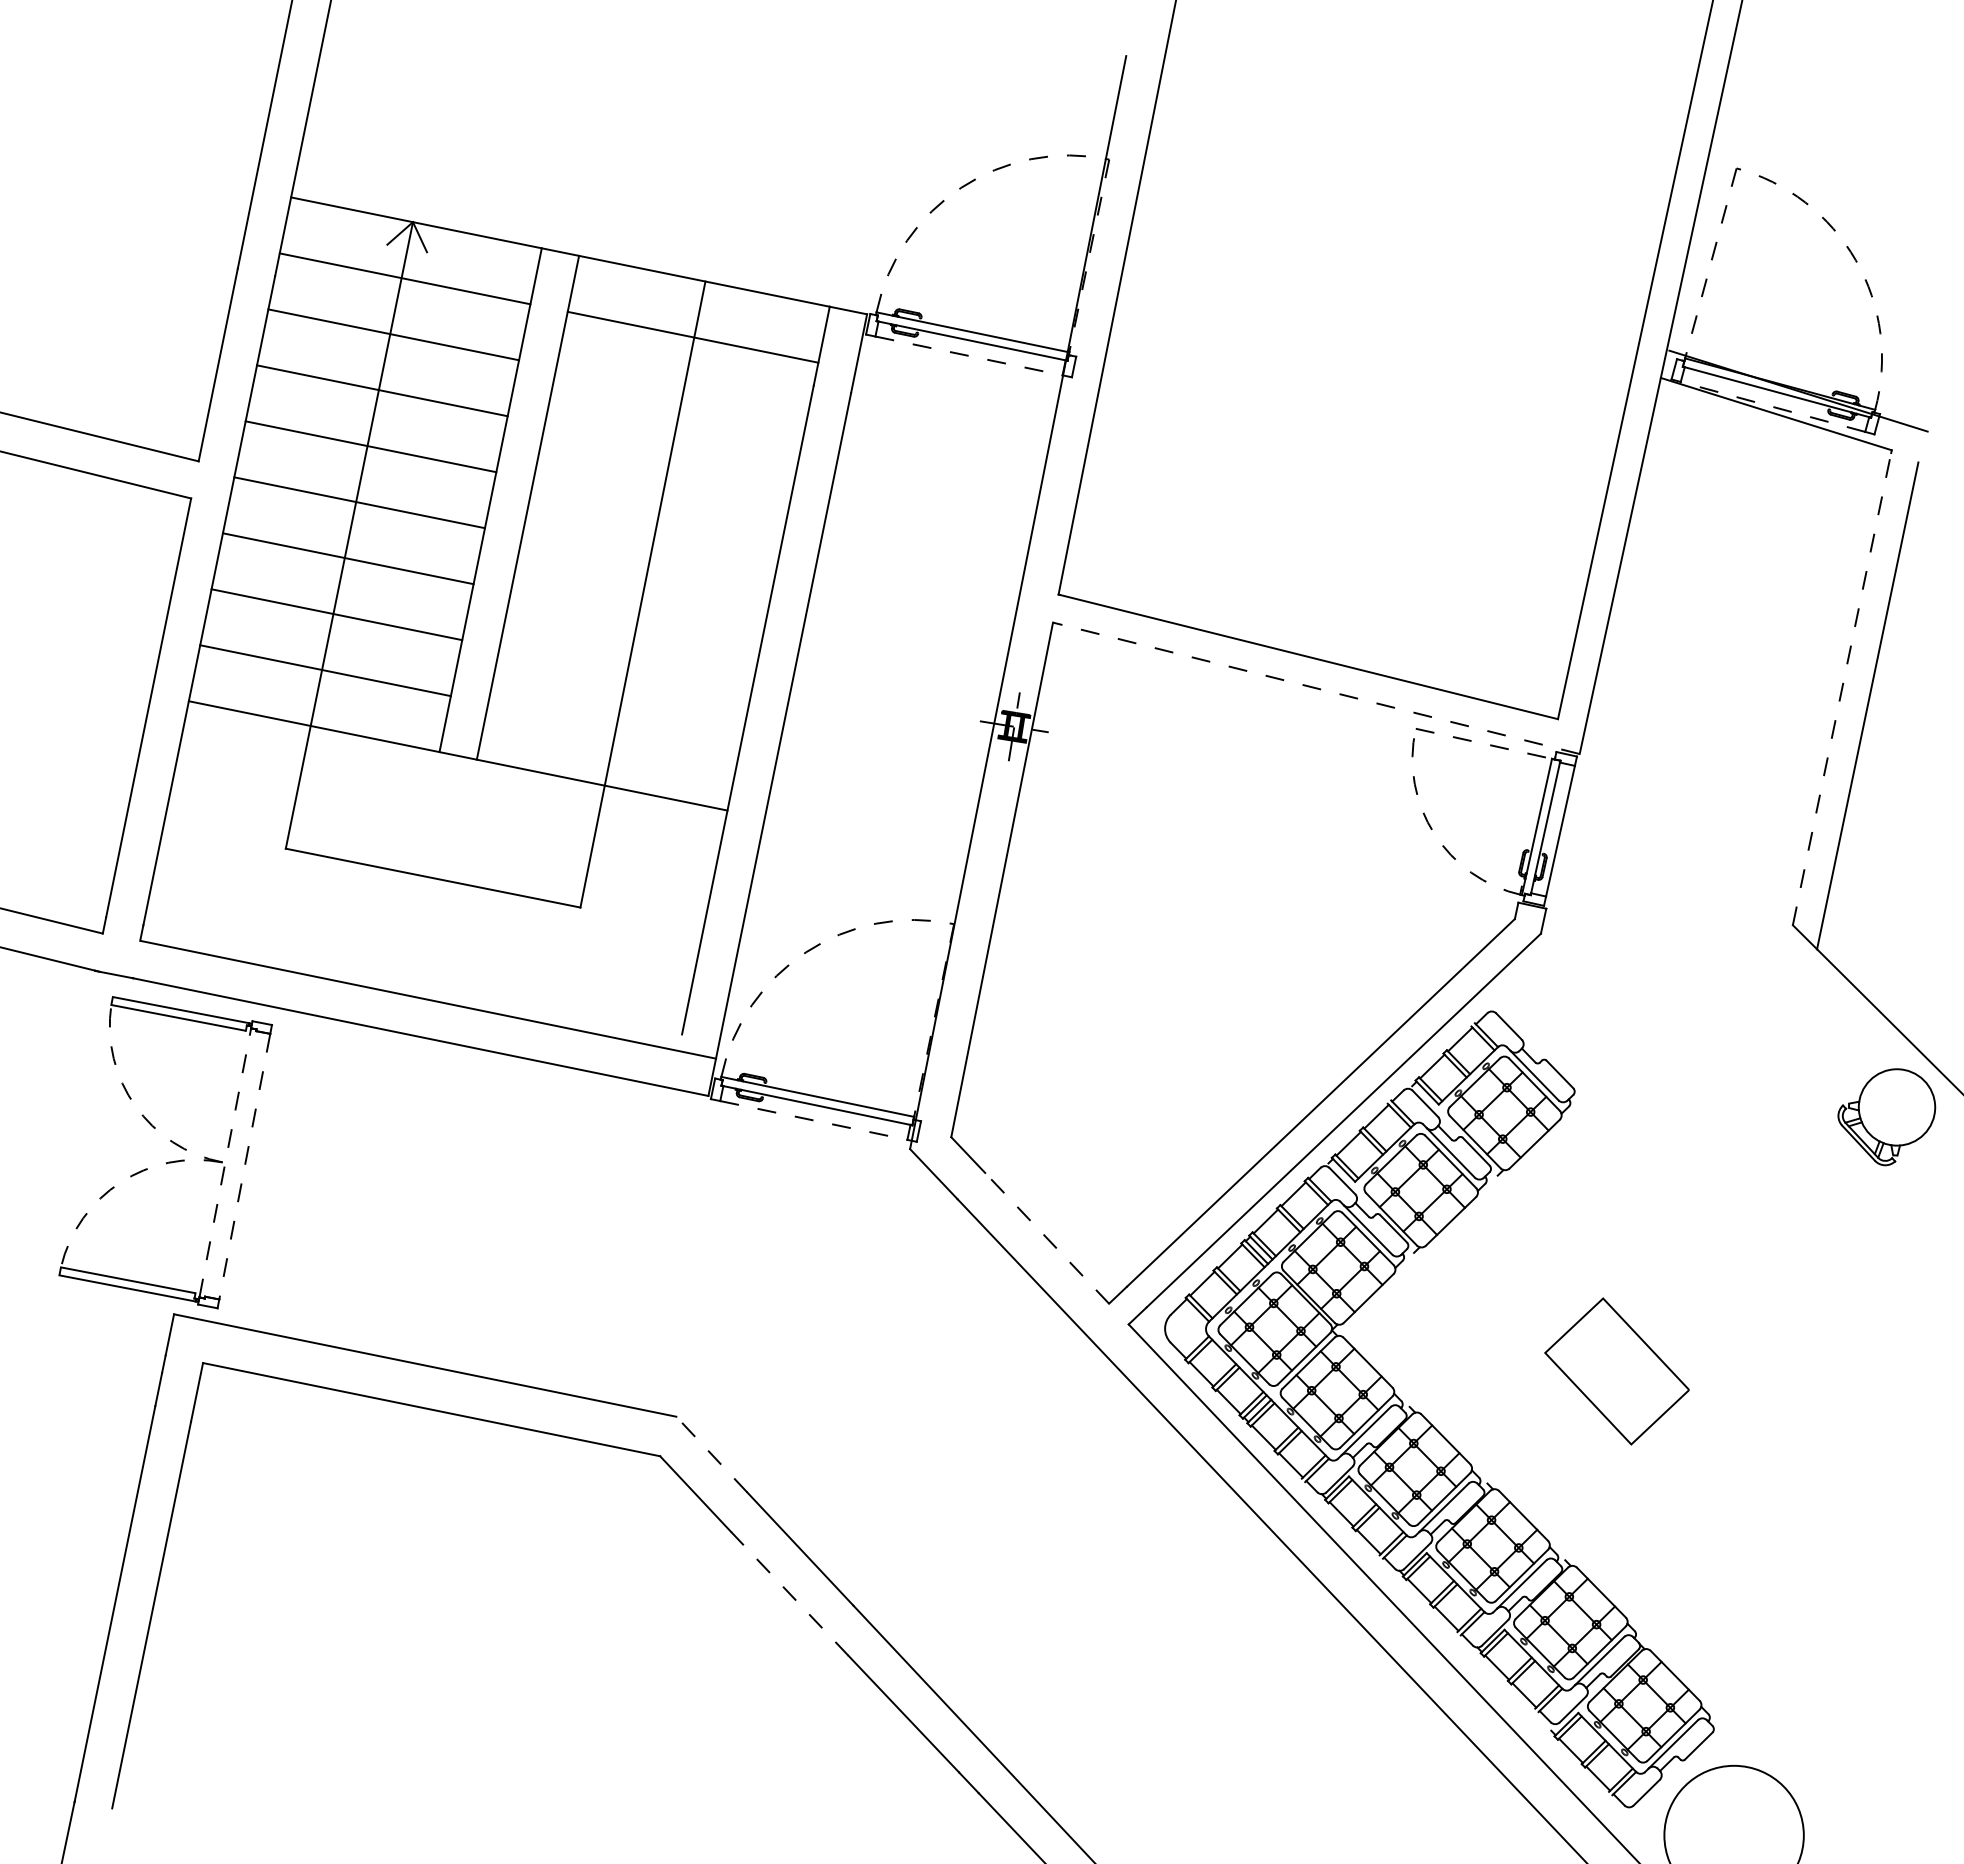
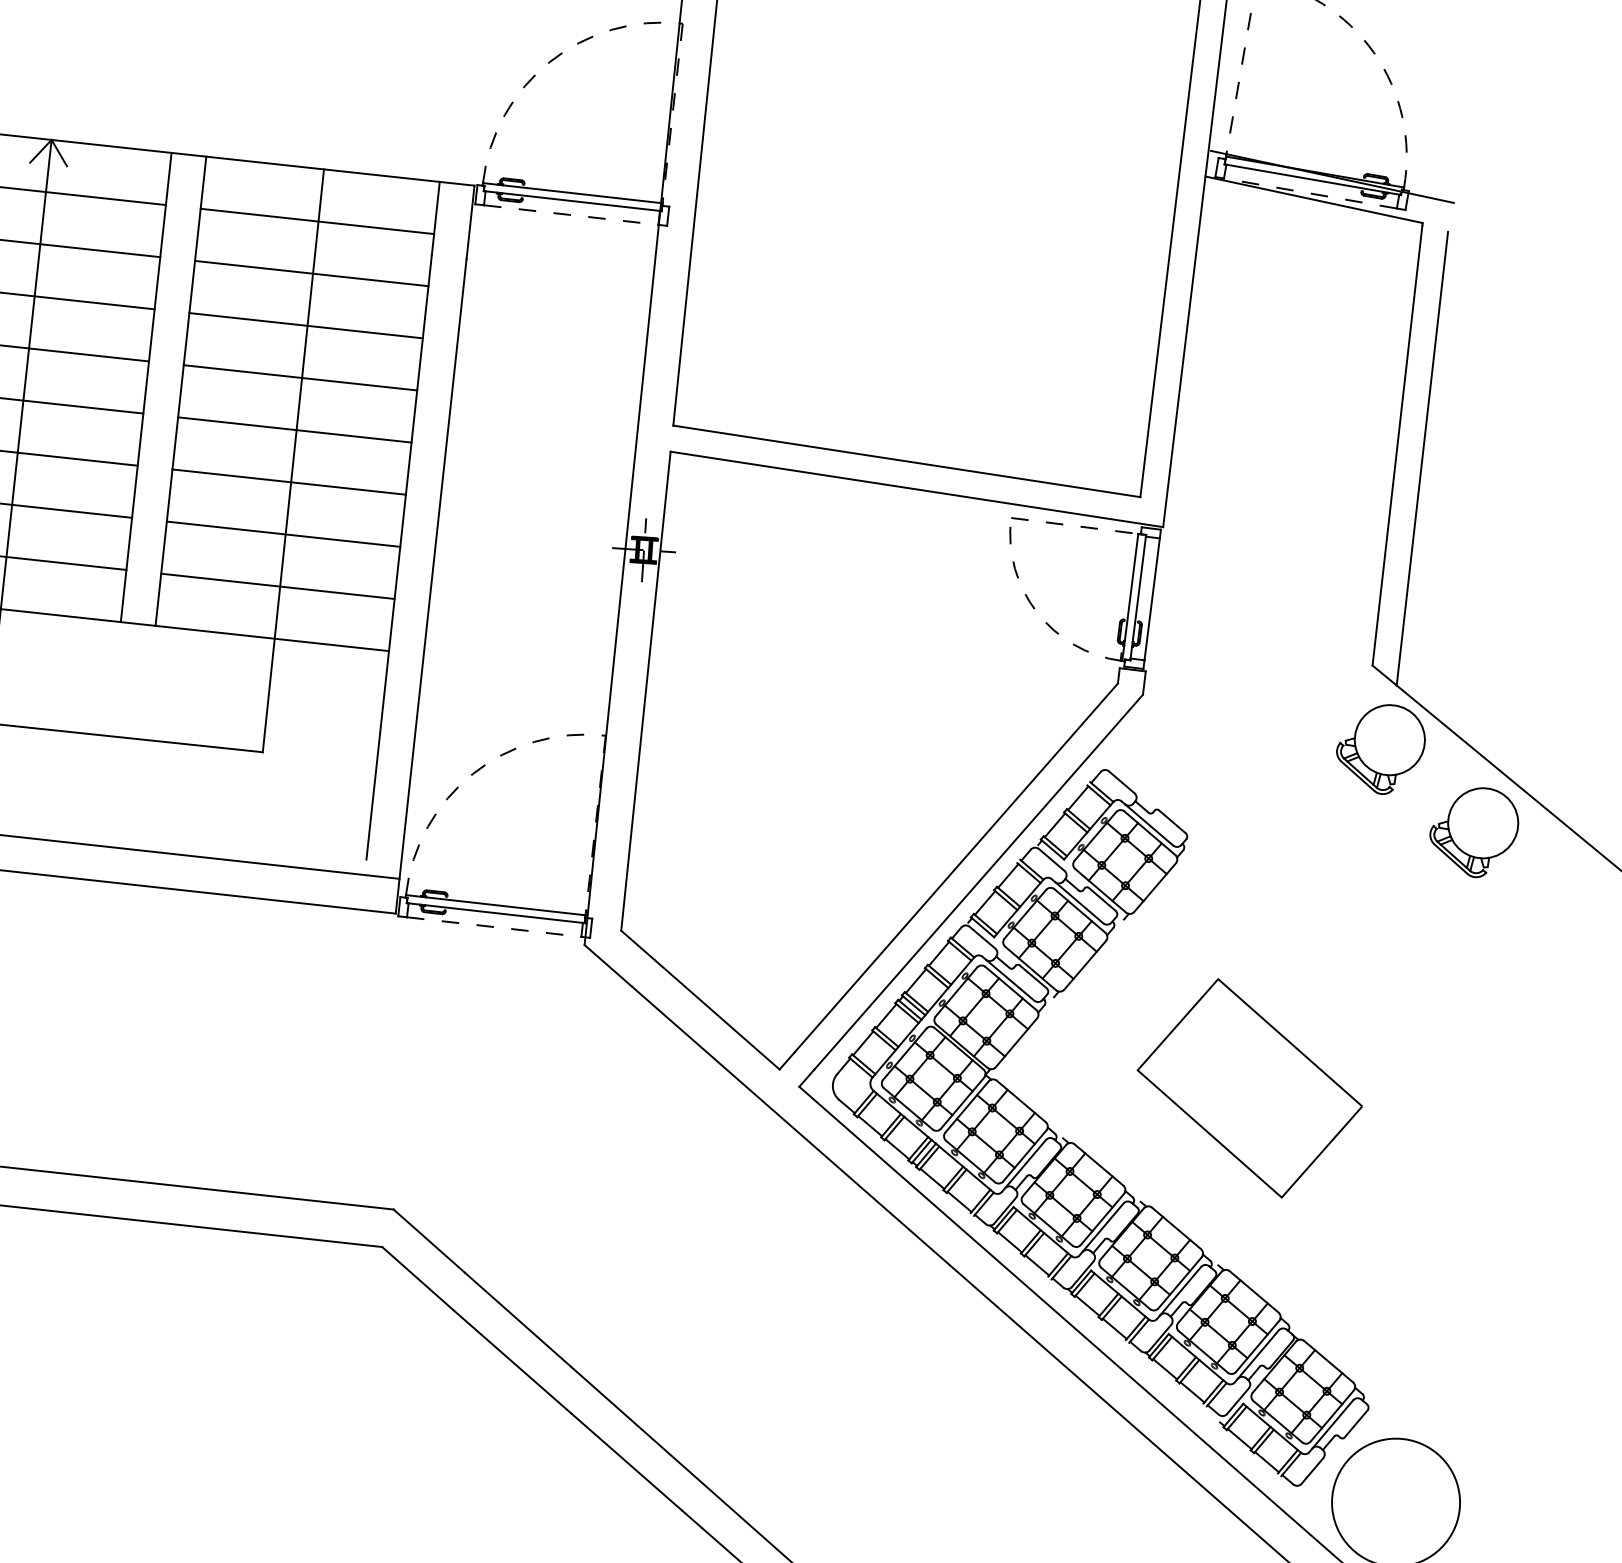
line: (681, 392) -> (311, 272), added
line: (670, 448) -> (306, 324), added
line: (658, 504) -> (299, 377), added
line: (647, 560) -> (294, 429), added
line: (635, 616) -> (288, 481), added
line: (624, 672) -> (283, 533), added
line: (1315, 688) -> (916, 489), dashed -> solid
line: (1842, 688) -> (1397, 444), dashed -> solid
line: (613, 728) -> (277, 585), added
part: (1793, 1017) -> (1380, 749), added
line: (1046, 1237) -> (716, 1014), dashed -> solid
part: (1616, 1371) -> (1249, 1088), size x1.67
line: (711, 1454) -> (428, 1241), dashed -> solid
line: (789, 1593) -> (512, 1361), dashed -> solid

